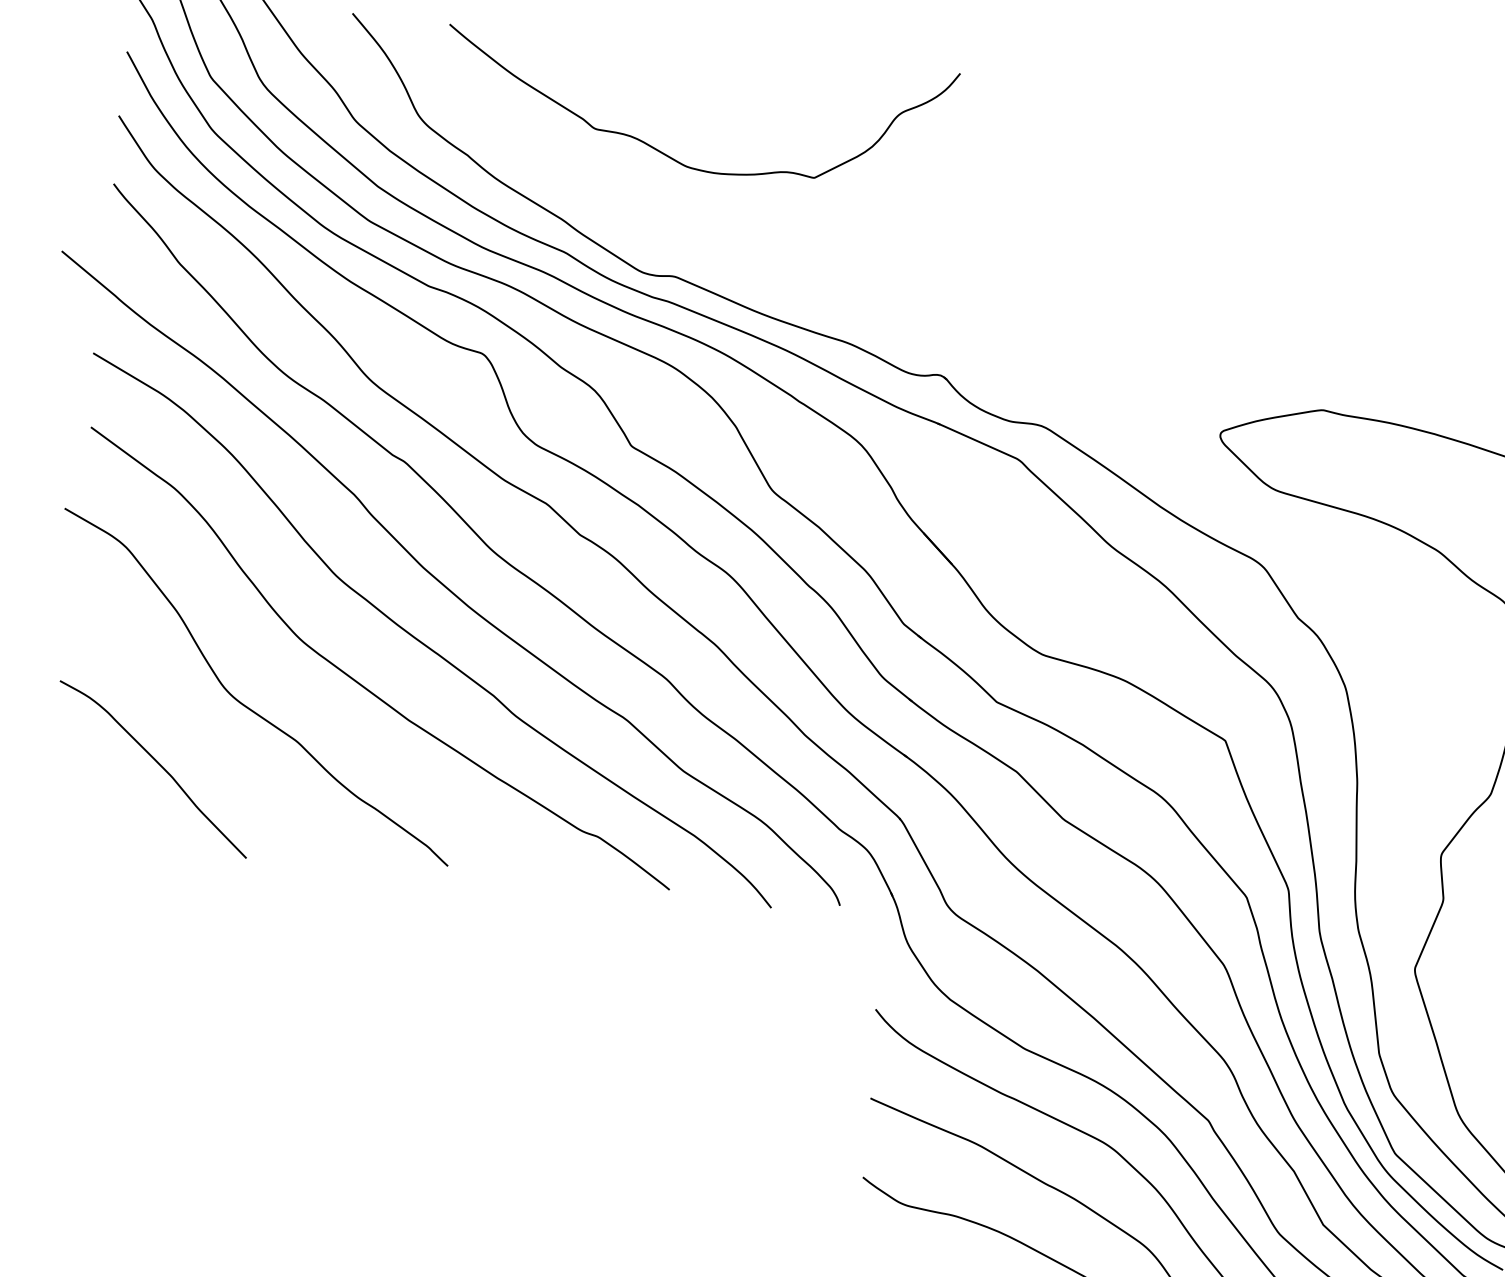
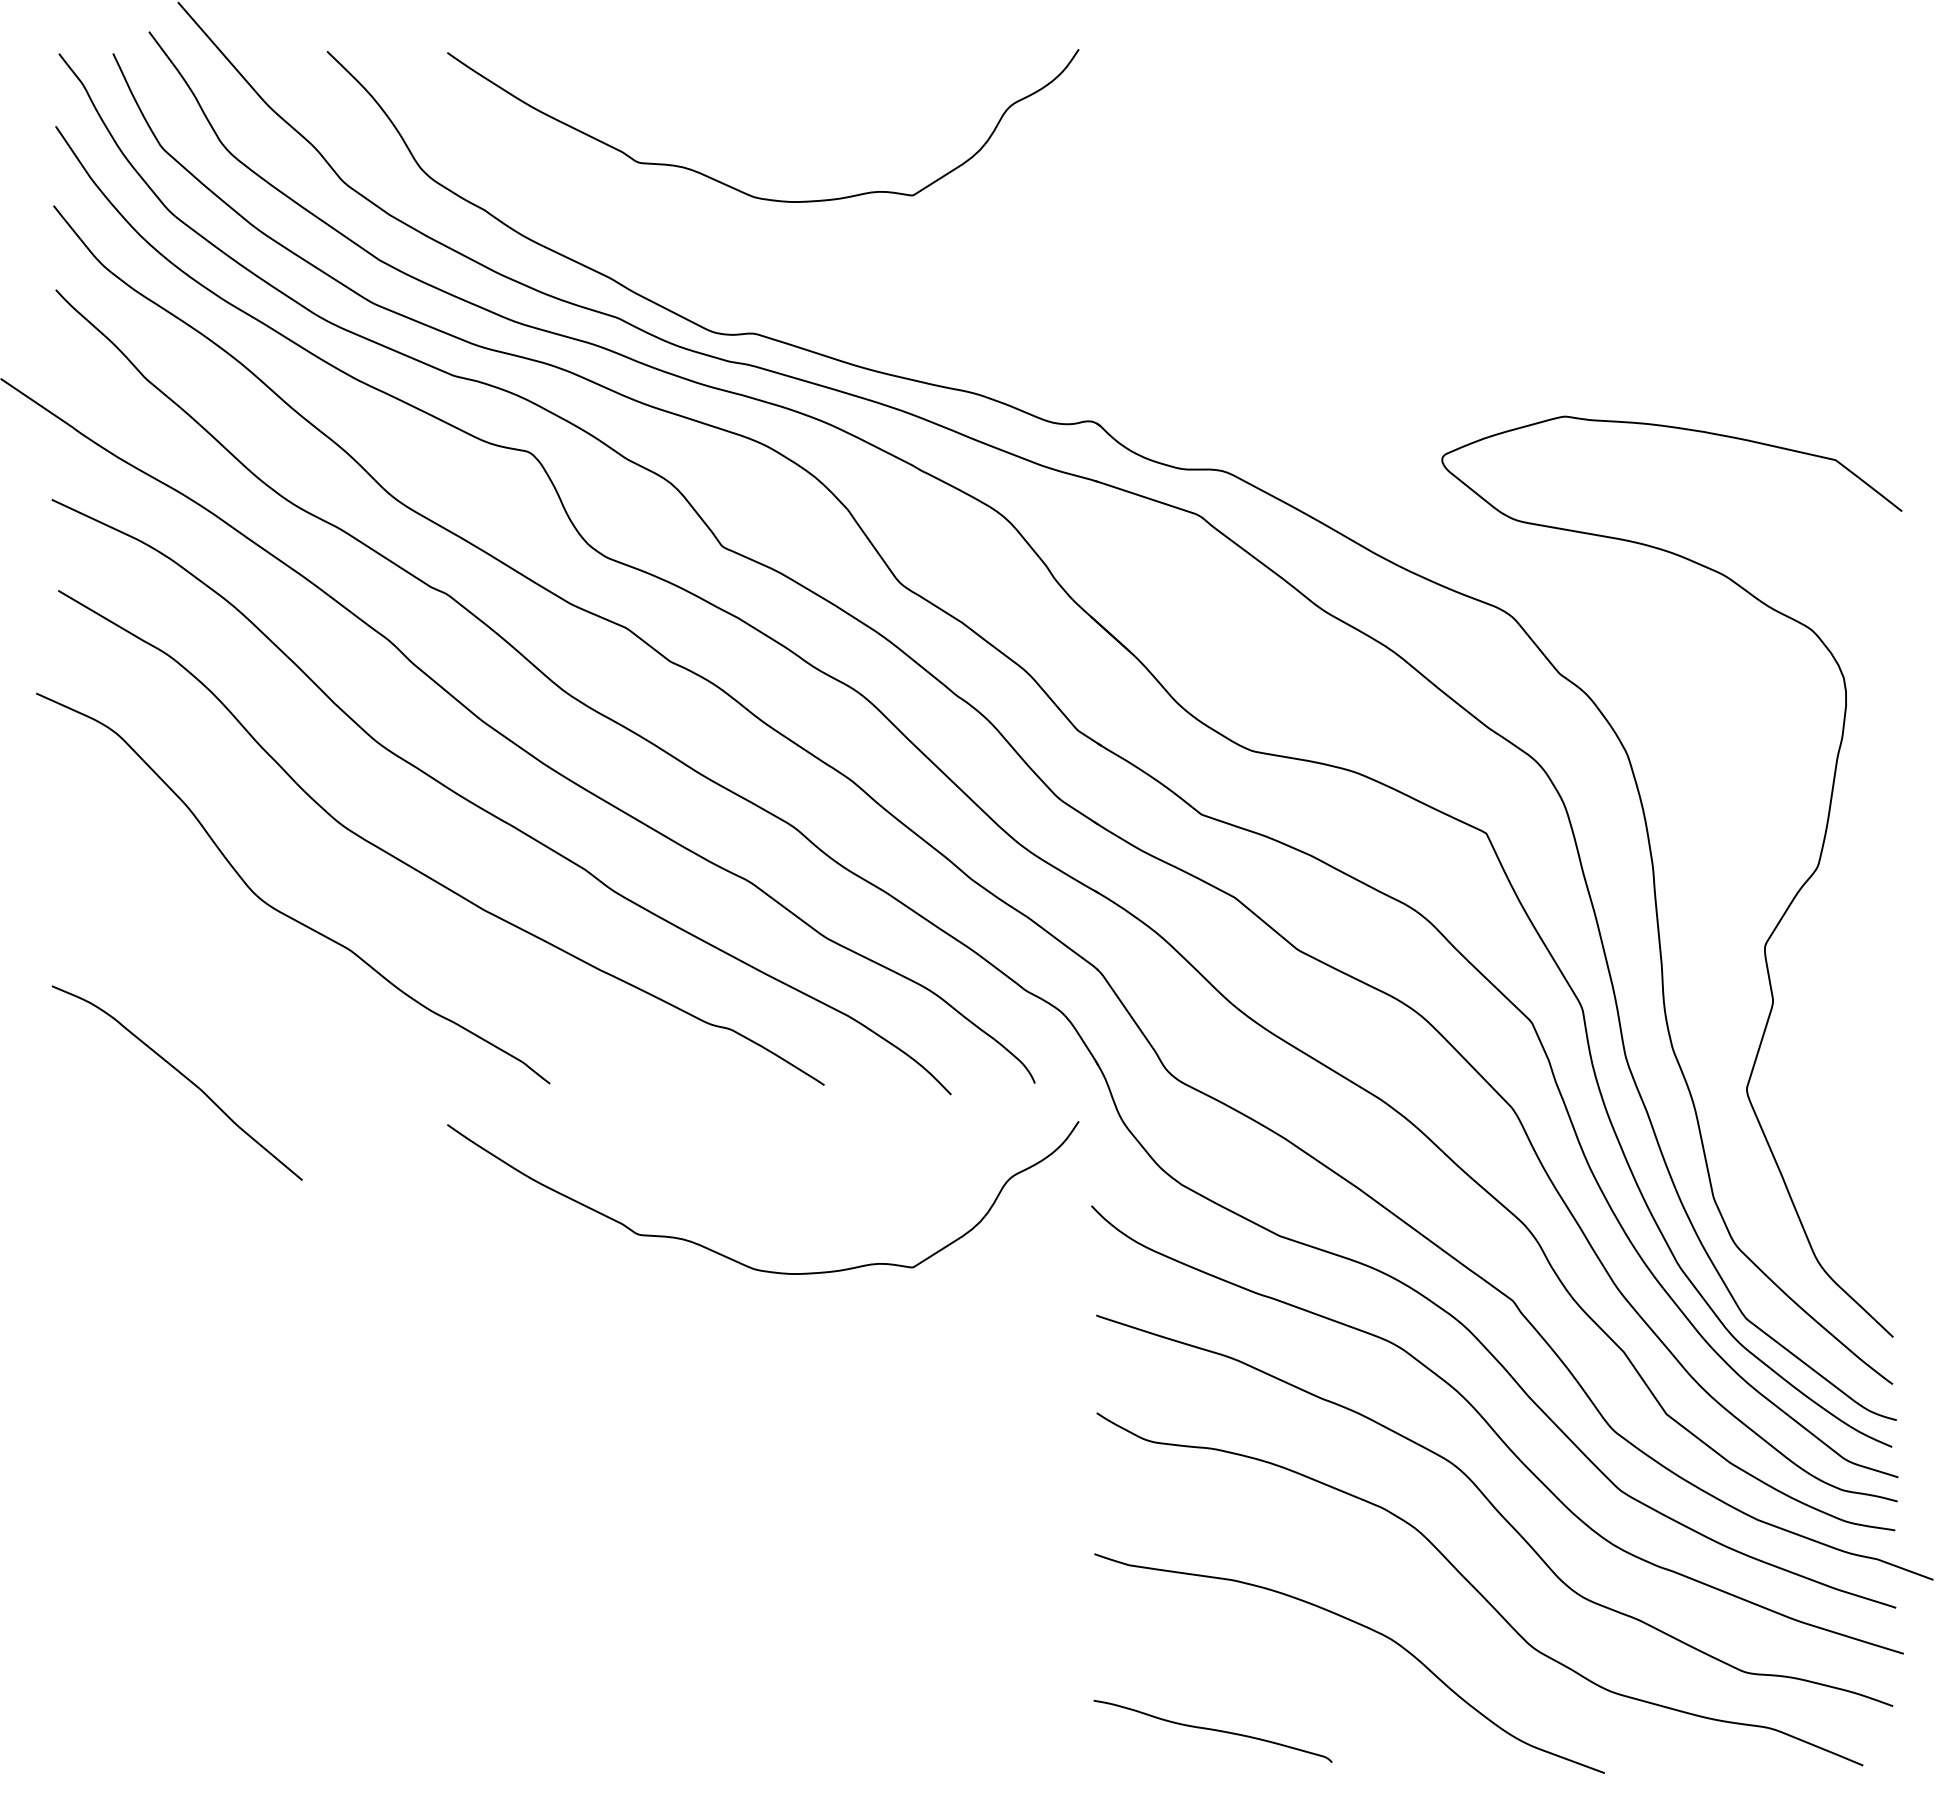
curve: (156, 762) -> (180, 1074), moved
curve: (586, 1025) -> (739, 1261), added

